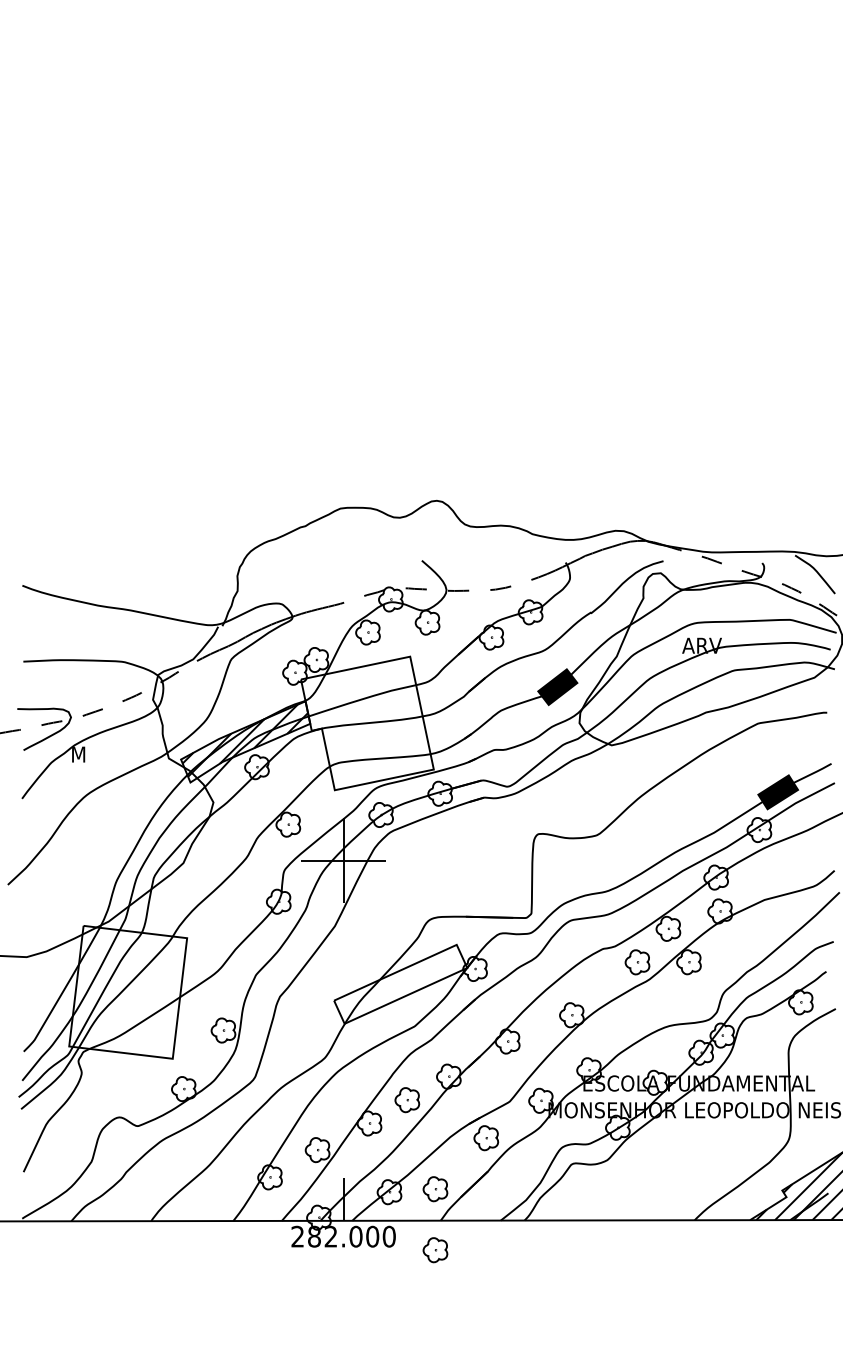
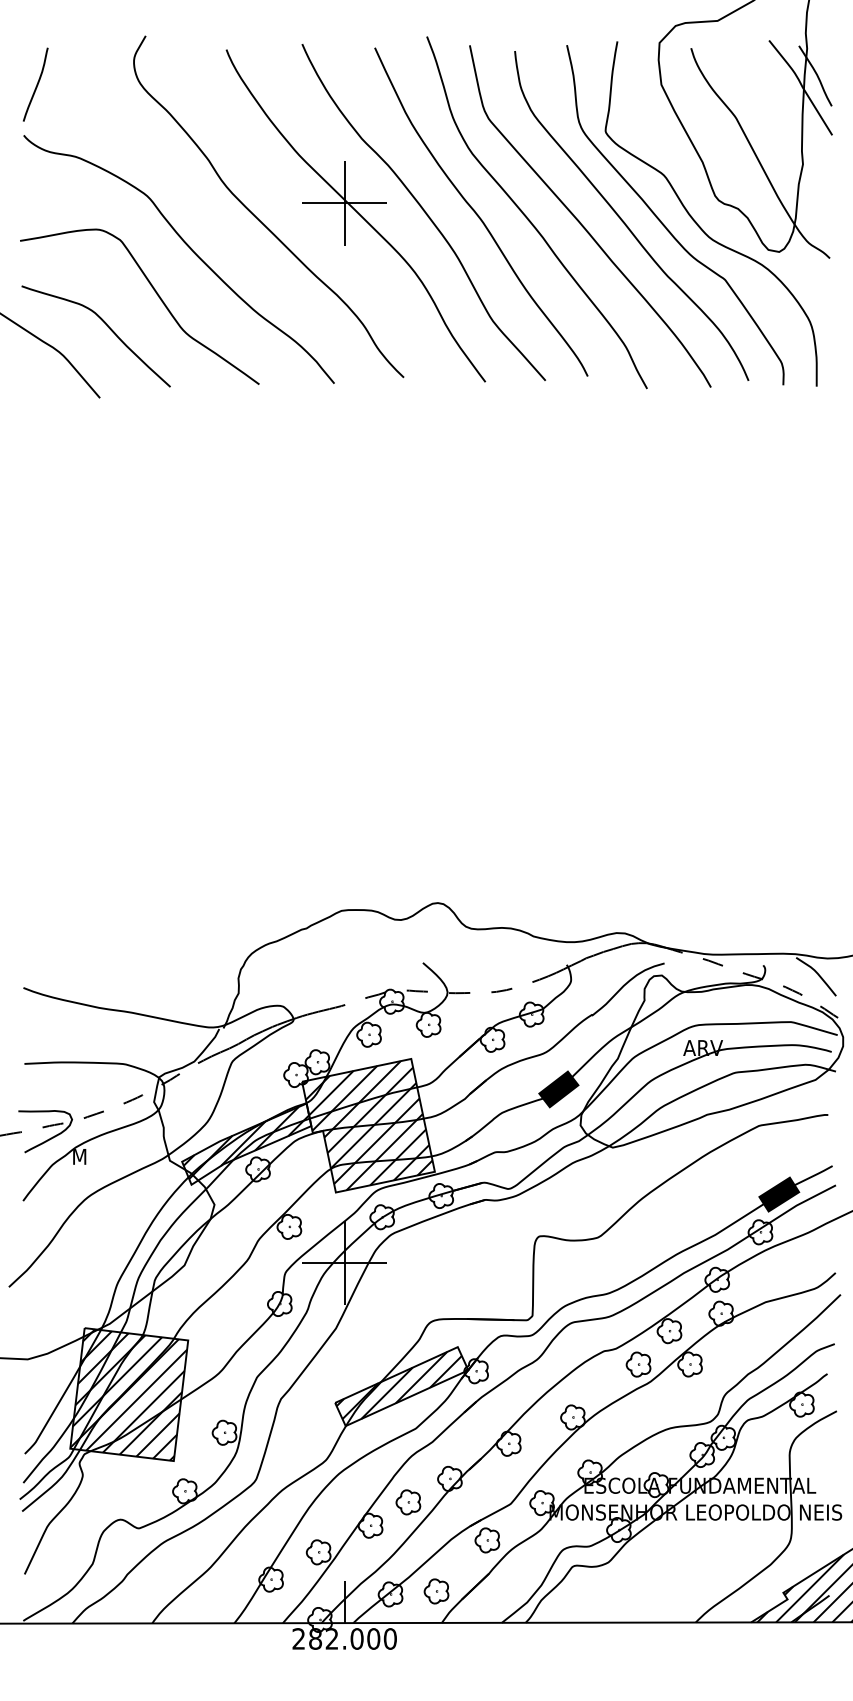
hatch: (366, 723) -> (367, 1125), added
hatch: (400, 983) -> (401, 1385), added
hatch: (127, 992) -> (128, 1394), added
part: (435, 1250) -> (436, 1652), removed

